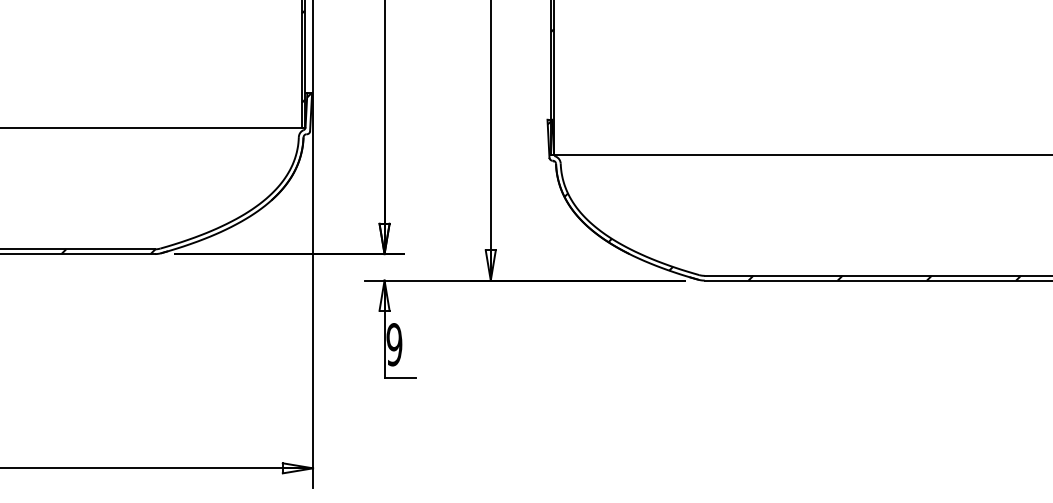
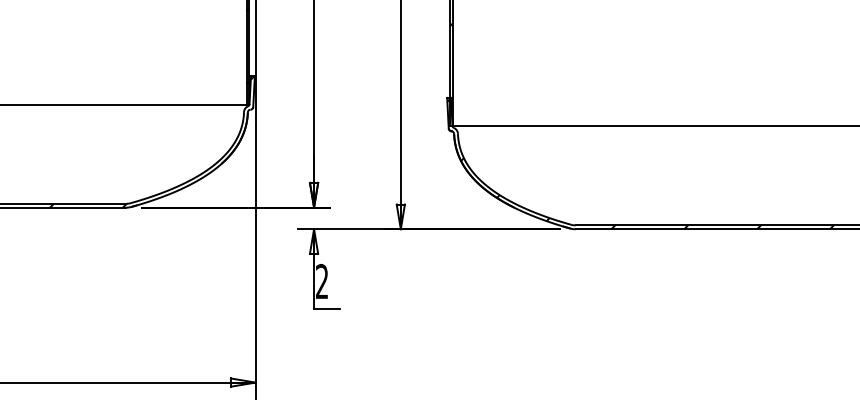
text: (393, 344) -> (321, 281), 9 -> 2

